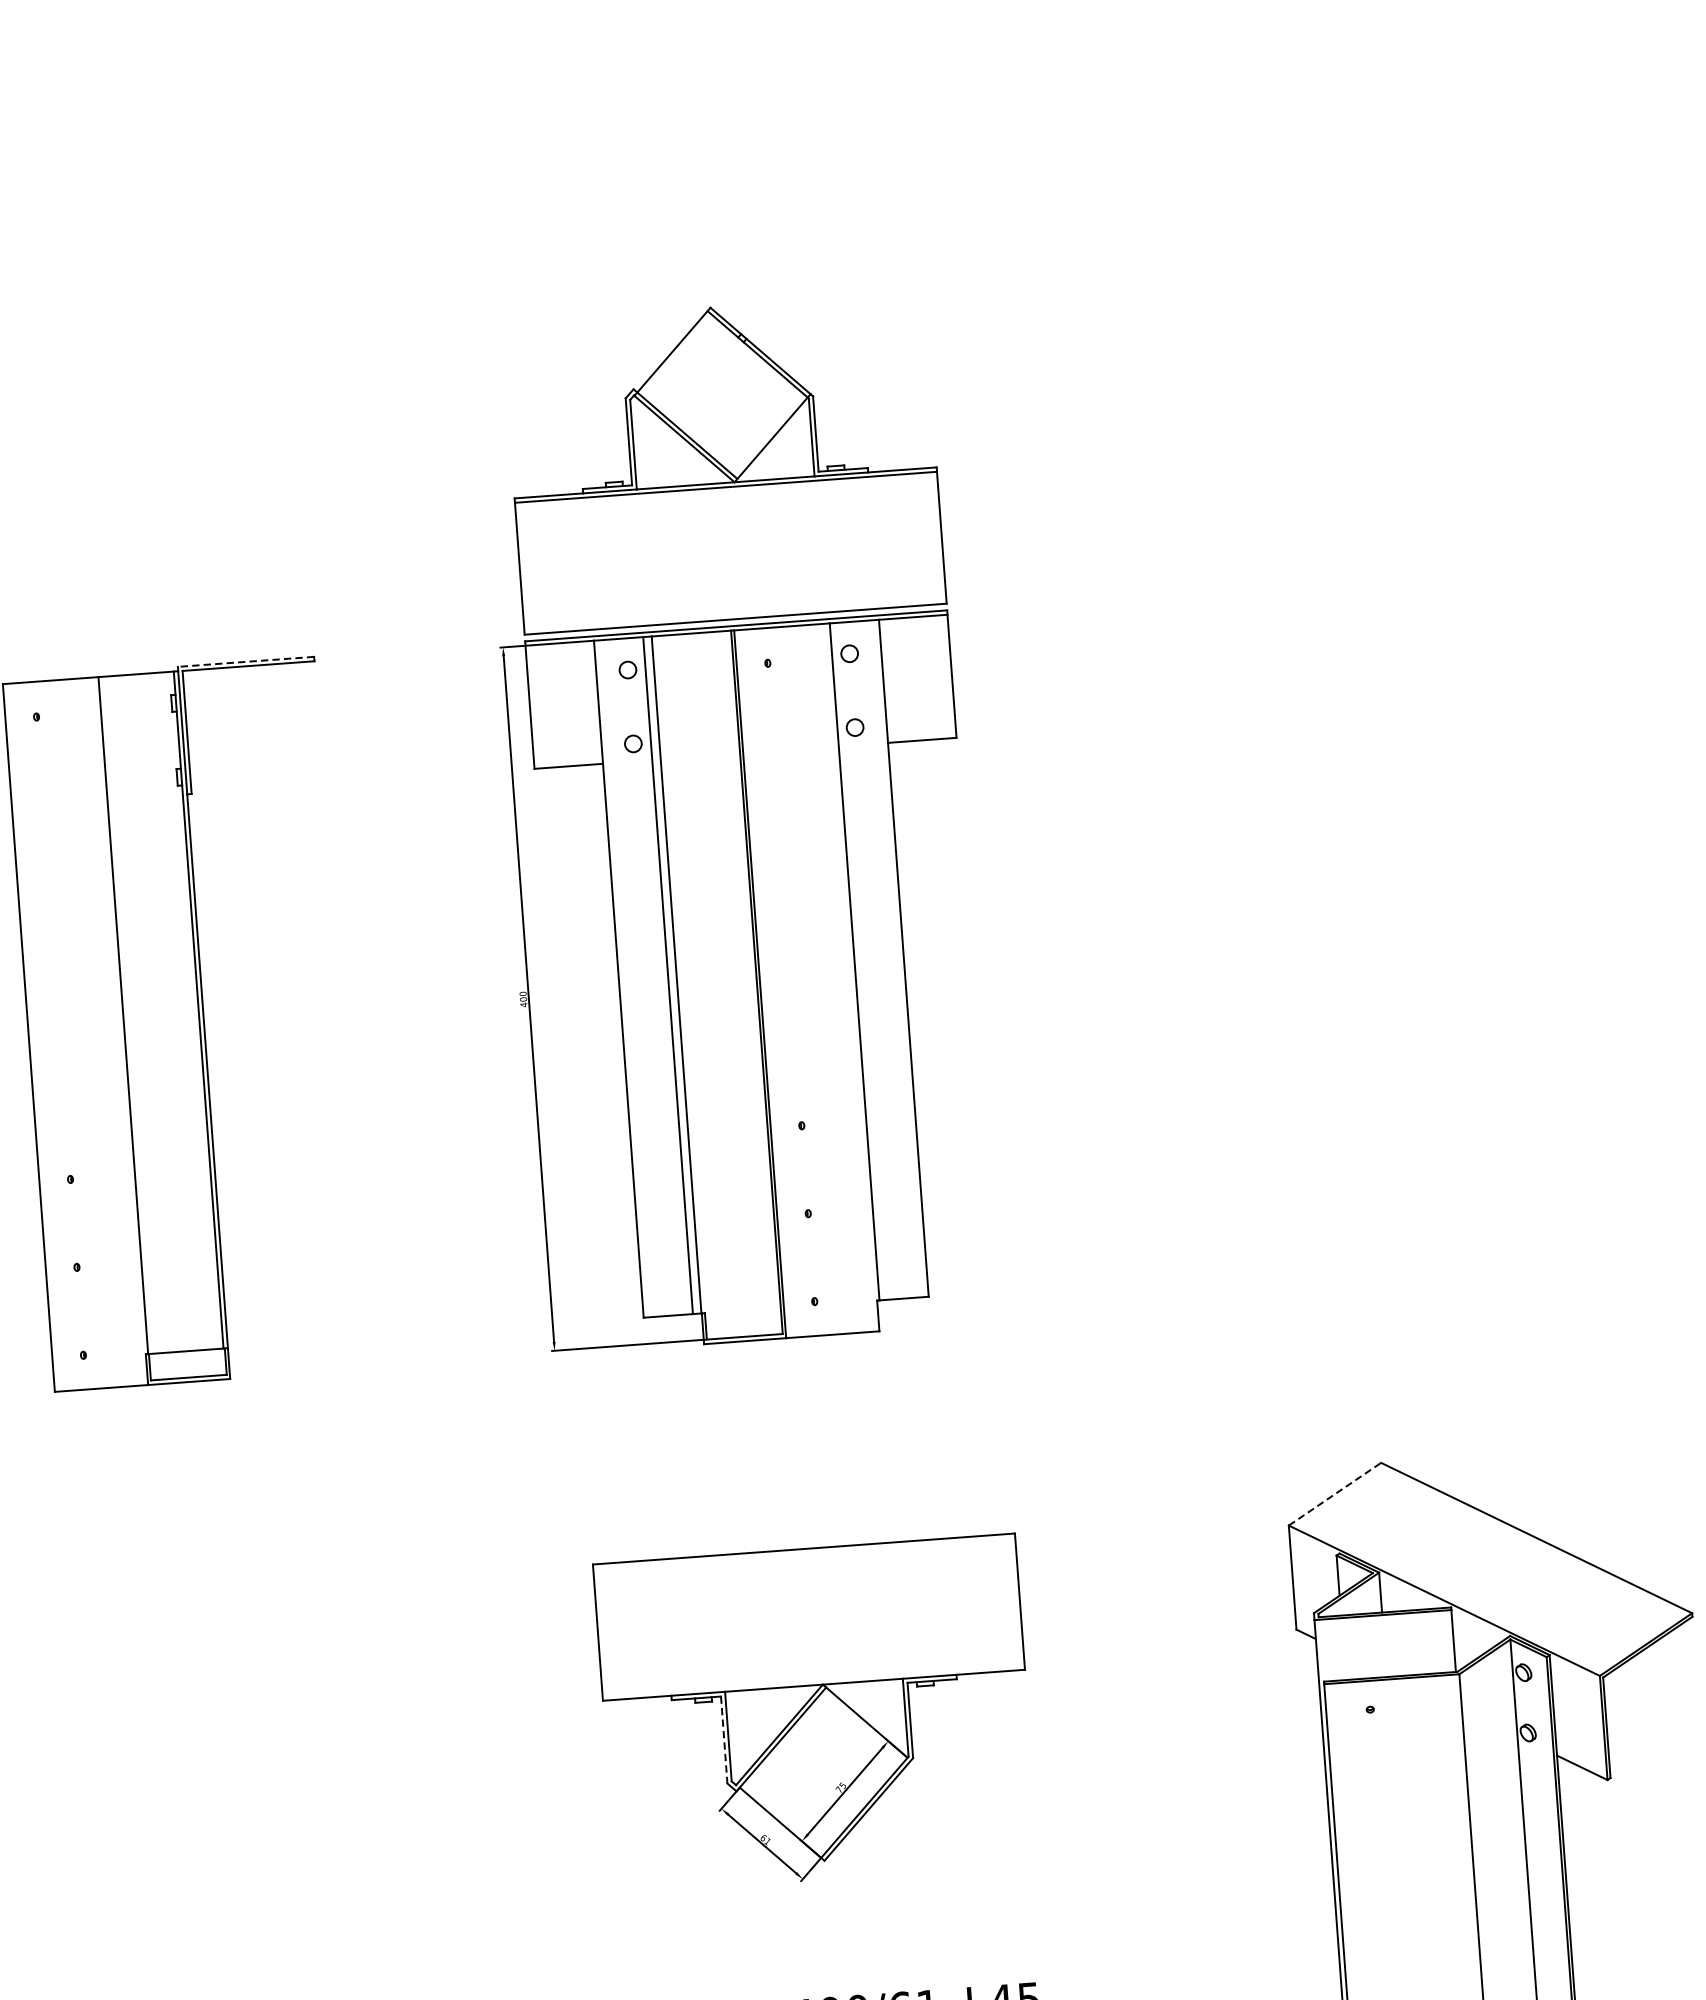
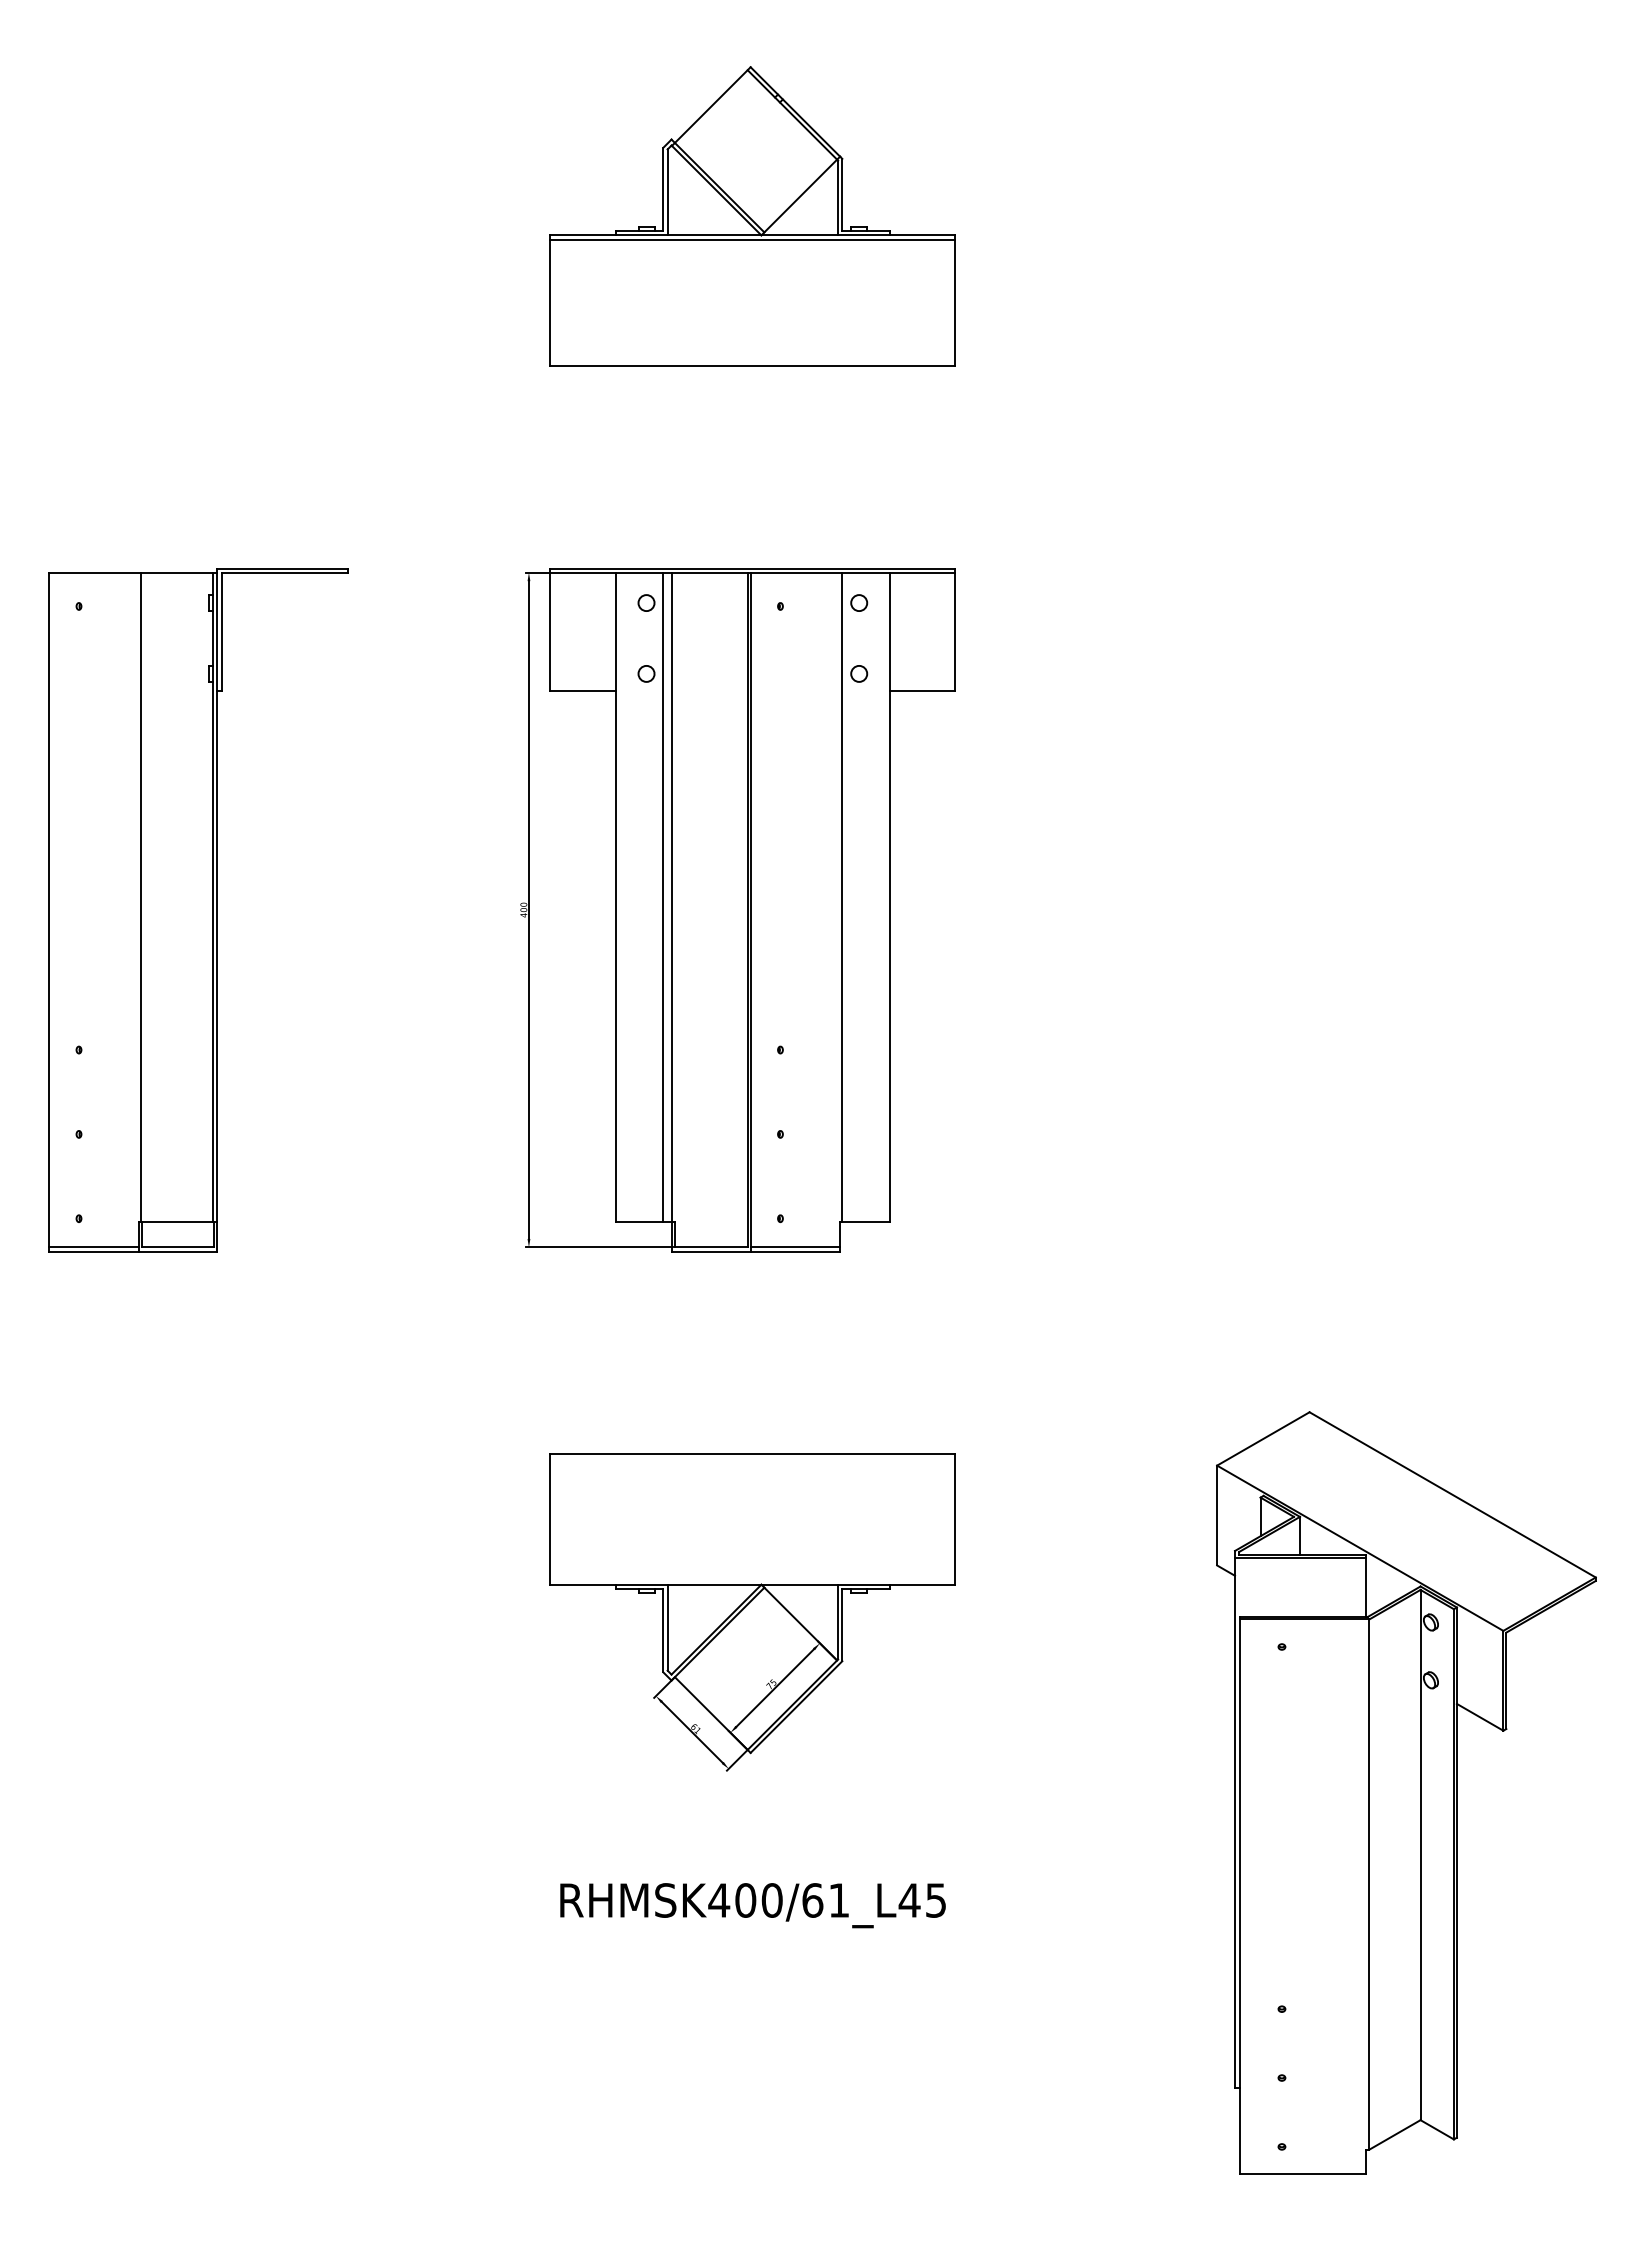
part: (723, 463) -> (752, 216), moved
line: (245, 661) -> (282, 568), dashed -> solid
line: (832, 1330) -> (795, 1247), added
line: (100, 1384) -> (93, 1247), added
line: (1335, 1493) -> (1263, 1438), dashed -> solid
line: (724, 1739) -> (663, 1630), dashed -> solid

